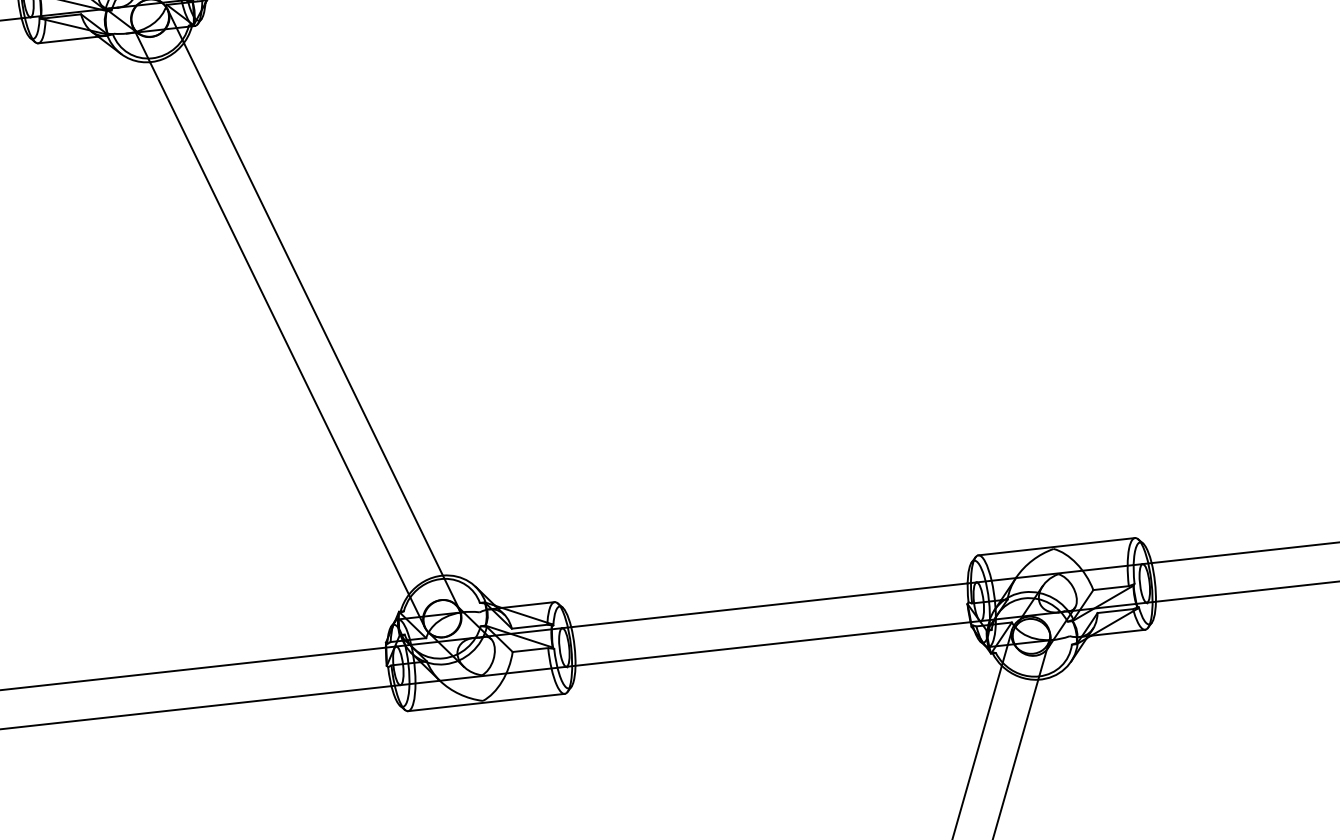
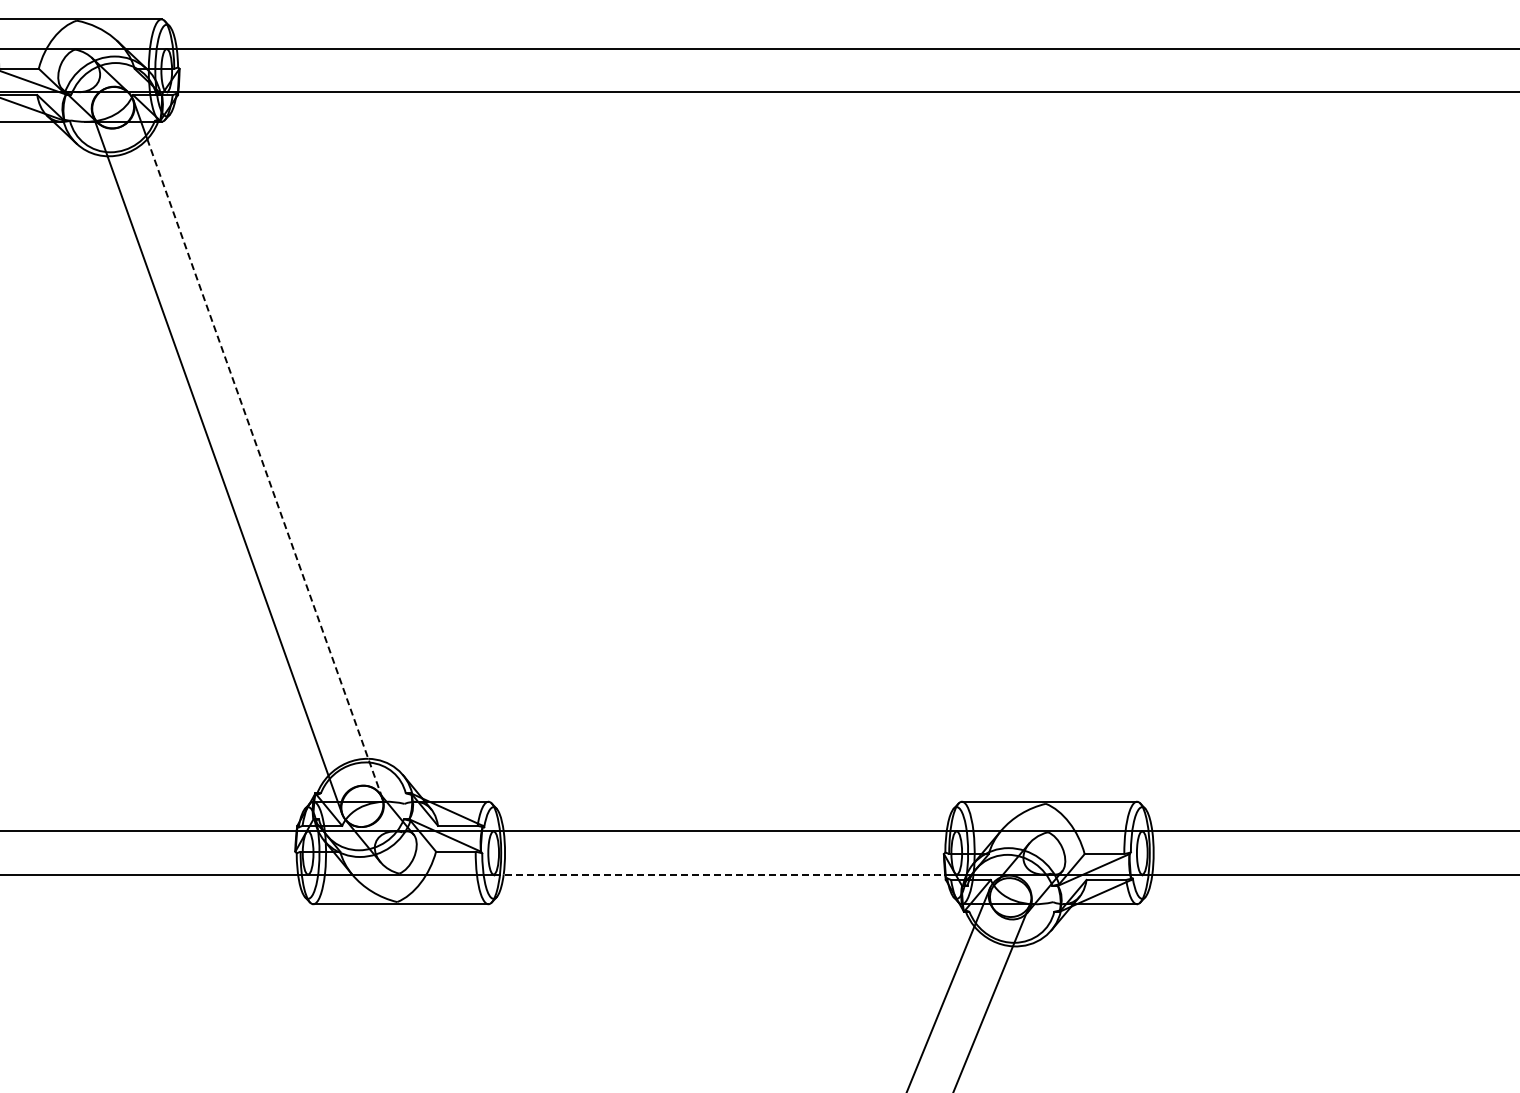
line: (321, 326) -> (264, 468), solid -> dashed
line: (768, 644) -> (719, 874), solid -> dashed

